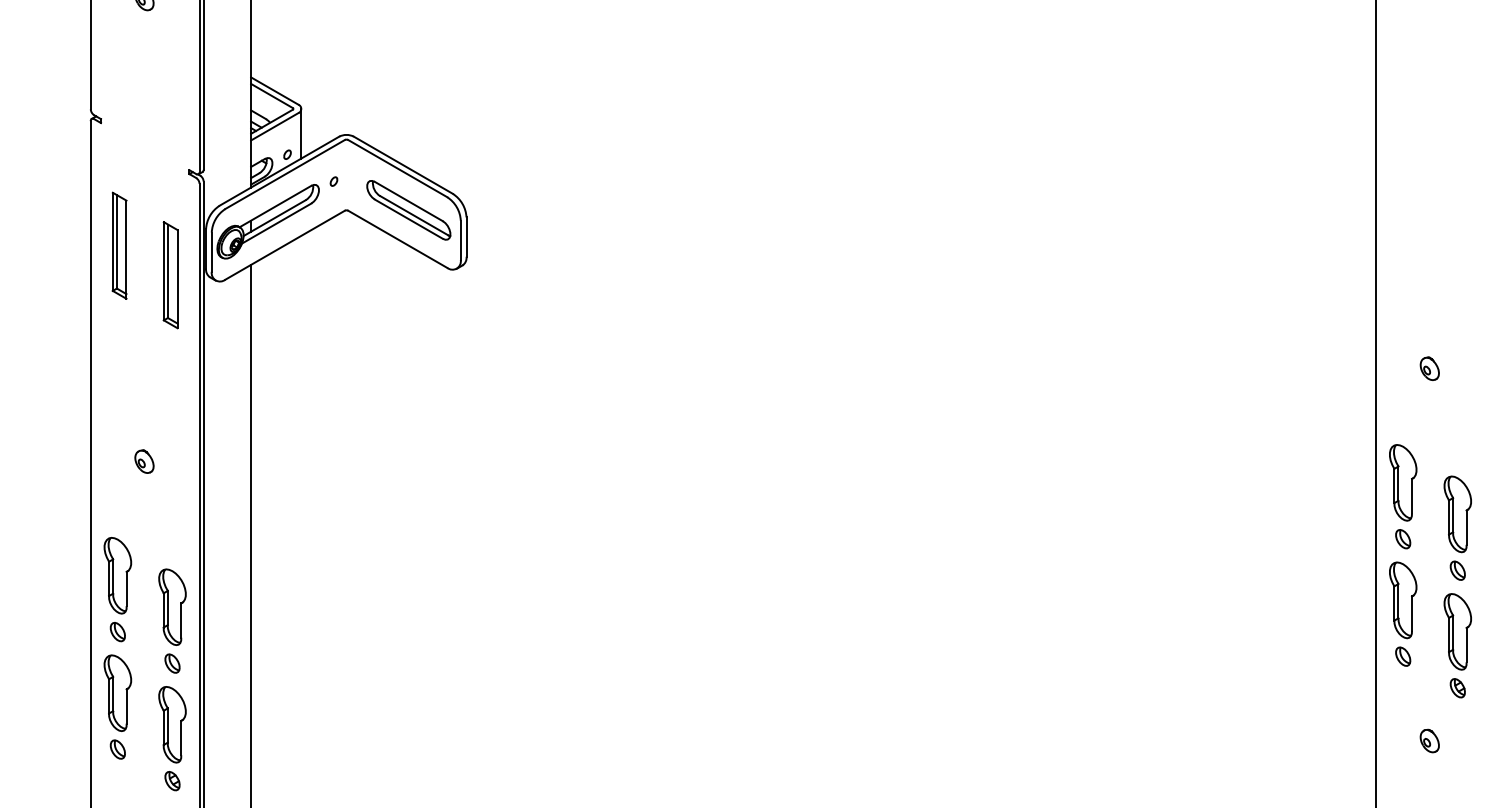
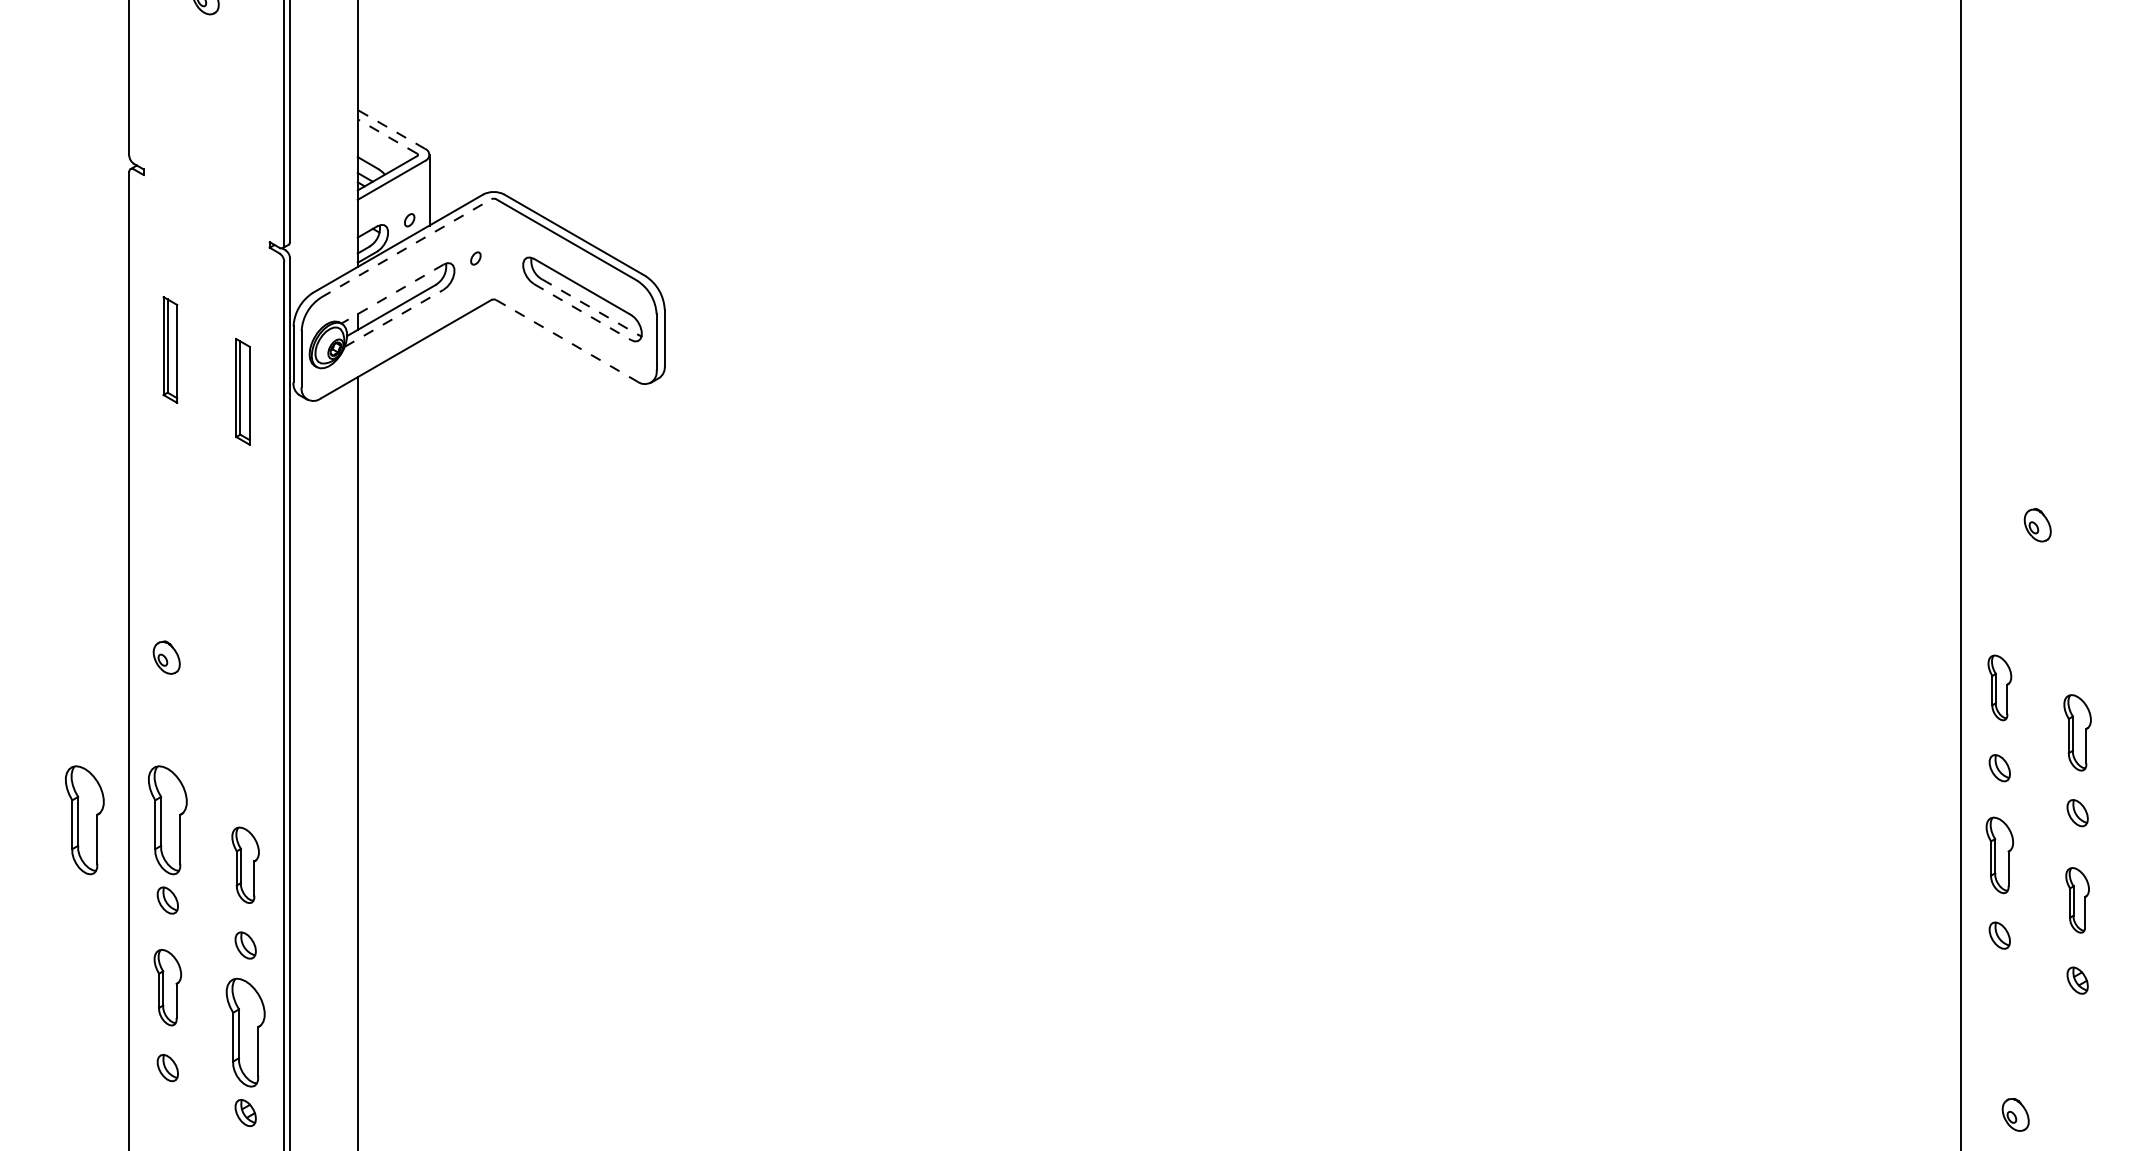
line: (274, 91) -> (391, 129), solid -> dashed
line: (271, 95) -> (386, 136), solid -> dashed
line: (285, 174) -> (406, 248), solid -> dashed
line: (275, 206) -> (392, 294), solid -> dashed
line: (414, 215) -> (590, 307), solid -> dashed
line: (408, 219) -> (582, 312), solid -> dashed
line: (276, 223) -> (394, 318), solid -> dashed
line: (398, 239) -> (567, 340), solid -> dashed
part: (119, 245) -> (170, 349), size x0.7
part: (170, 274) -> (242, 391), size x0.7
part: (144, 461) -> (166, 657), moved
part: (1402, 482) -> (1999, 687), size x0.6
part: (1457, 514) -> (2077, 732), size x0.7
part: (59, 575) -> (84, 820), added
part: (1402, 600) -> (1999, 855), size x0.7
part: (172, 607) -> (245, 865), size x0.7
part: (1457, 632) -> (2077, 900), size x0.6
part: (117, 693) -> (167, 987), size x0.7
part: (1429, 740) -> (2015, 1114), moved

